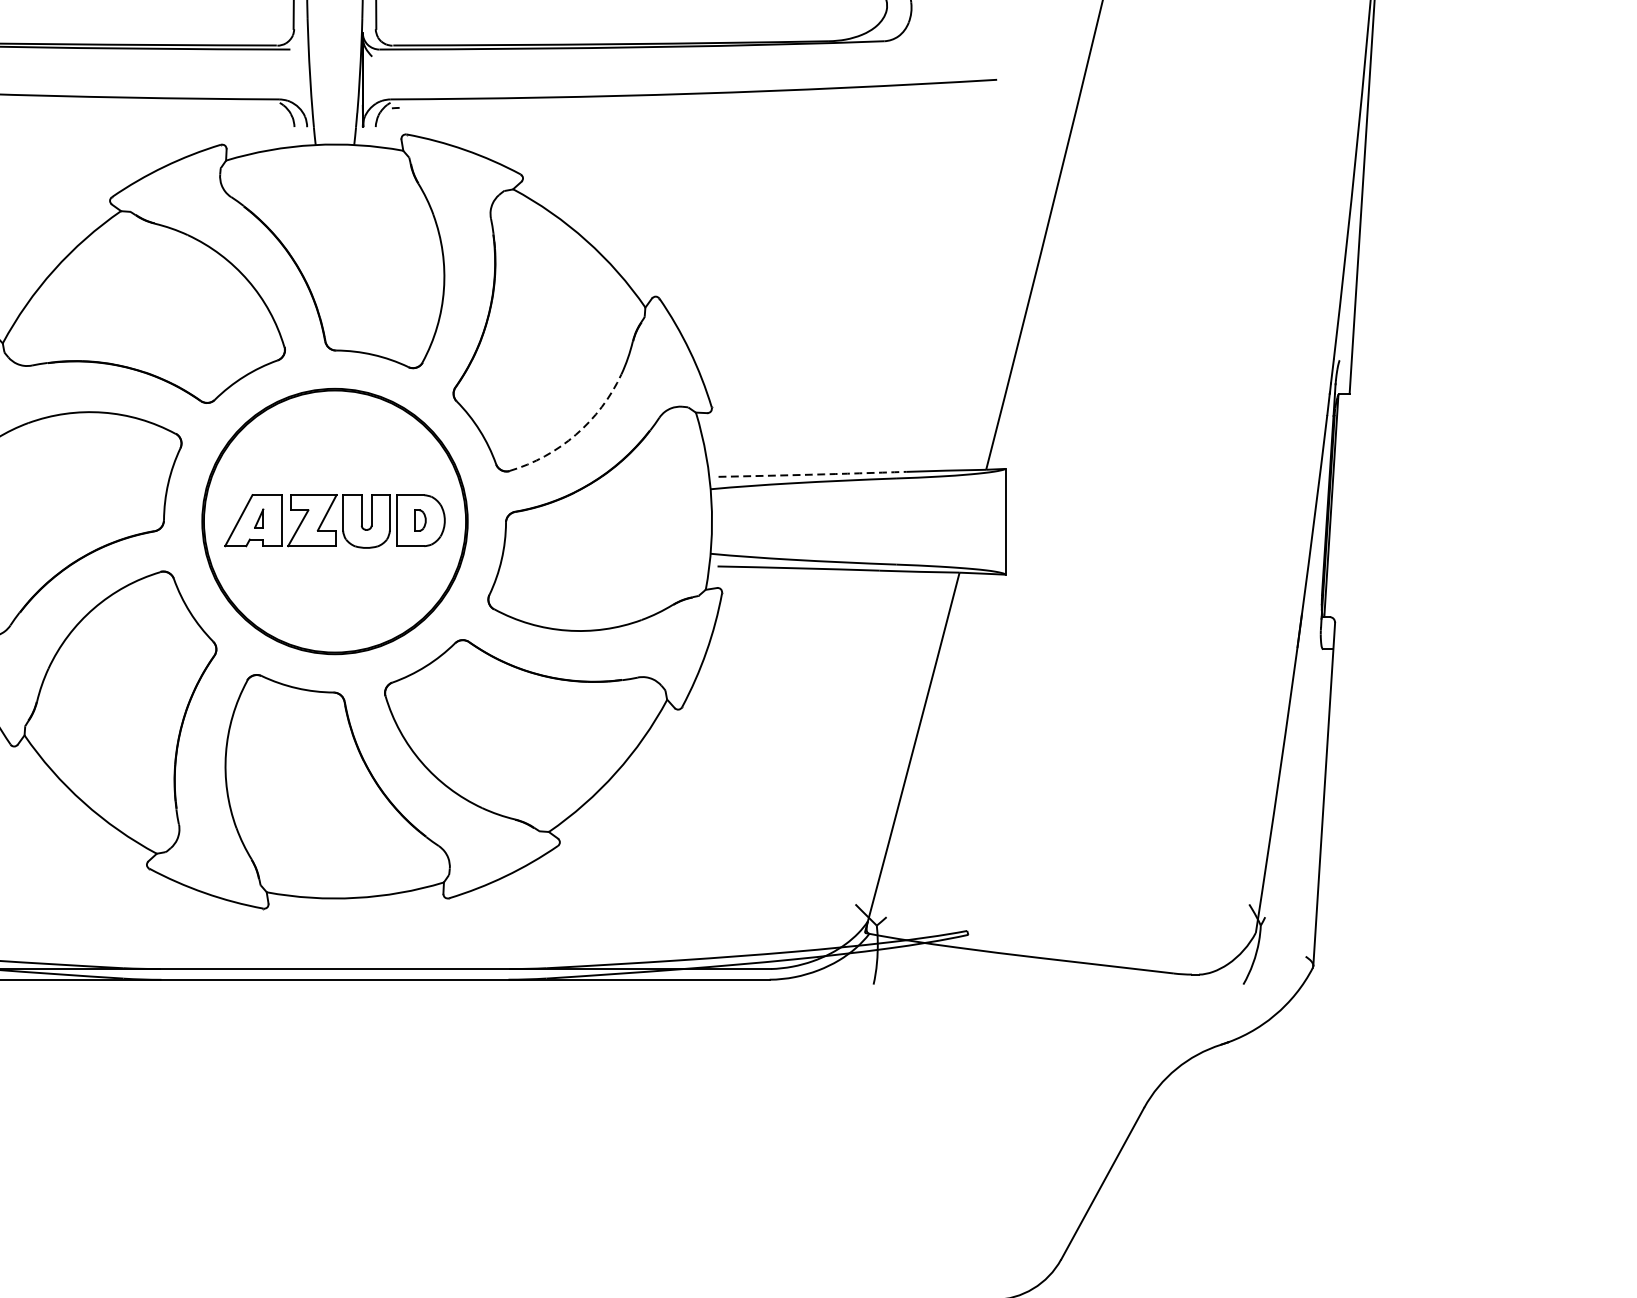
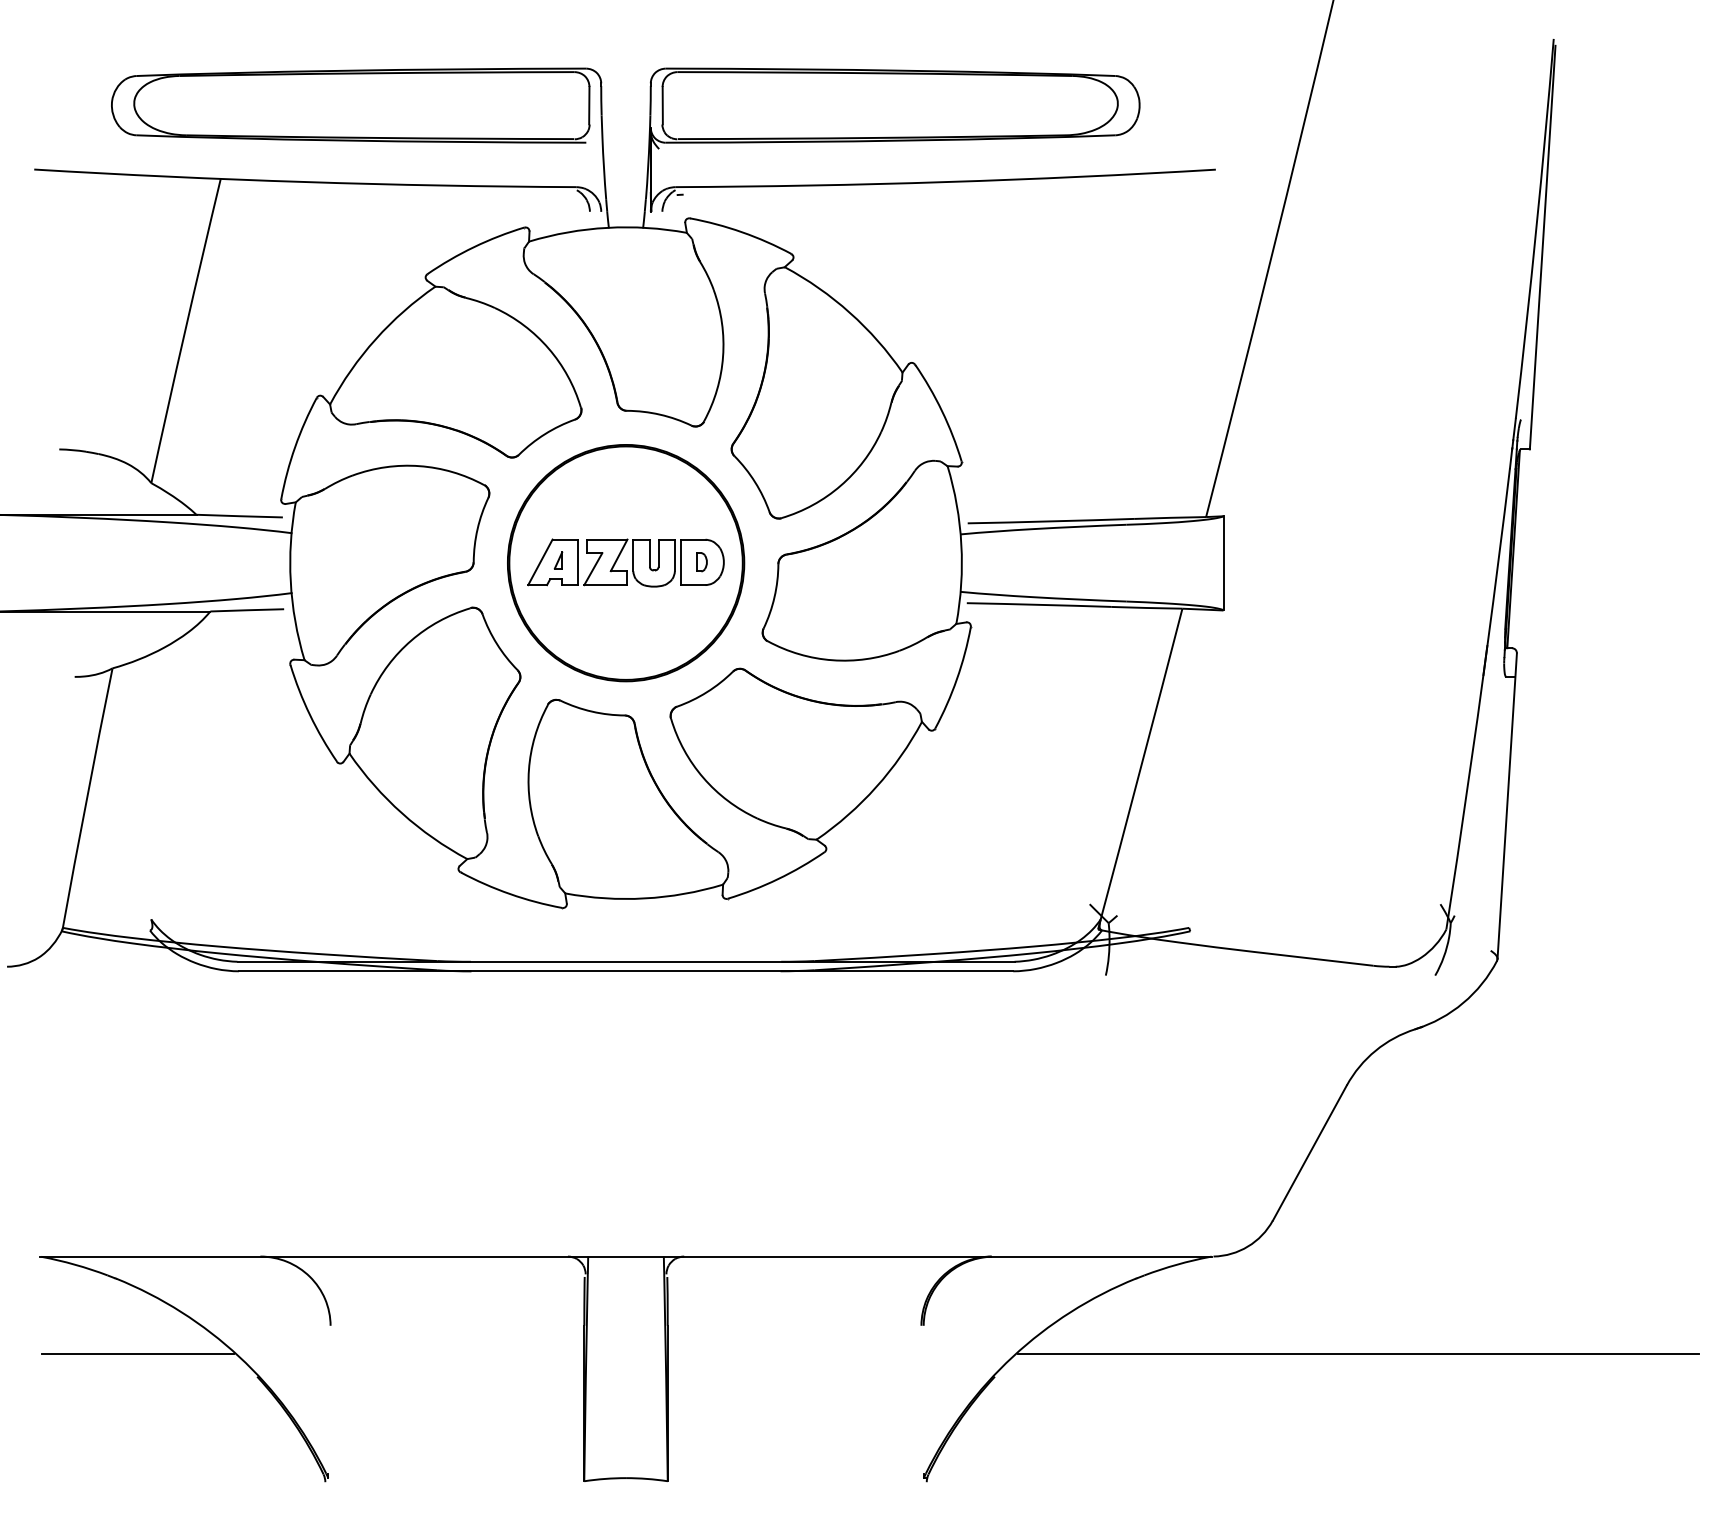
arc: (575, 434) -> (840, 485), dashed -> solid
arc: (812, 474) -> (1051, 521), dashed -> solid

